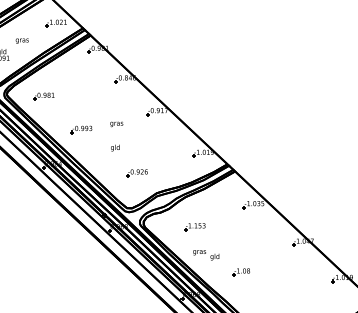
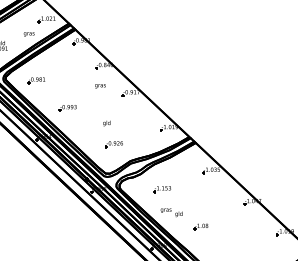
text: (21, 40) -> (28, 33), moved
text: (116, 124) -> (100, 86), moved
text: (115, 147) -> (106, 122), moved

